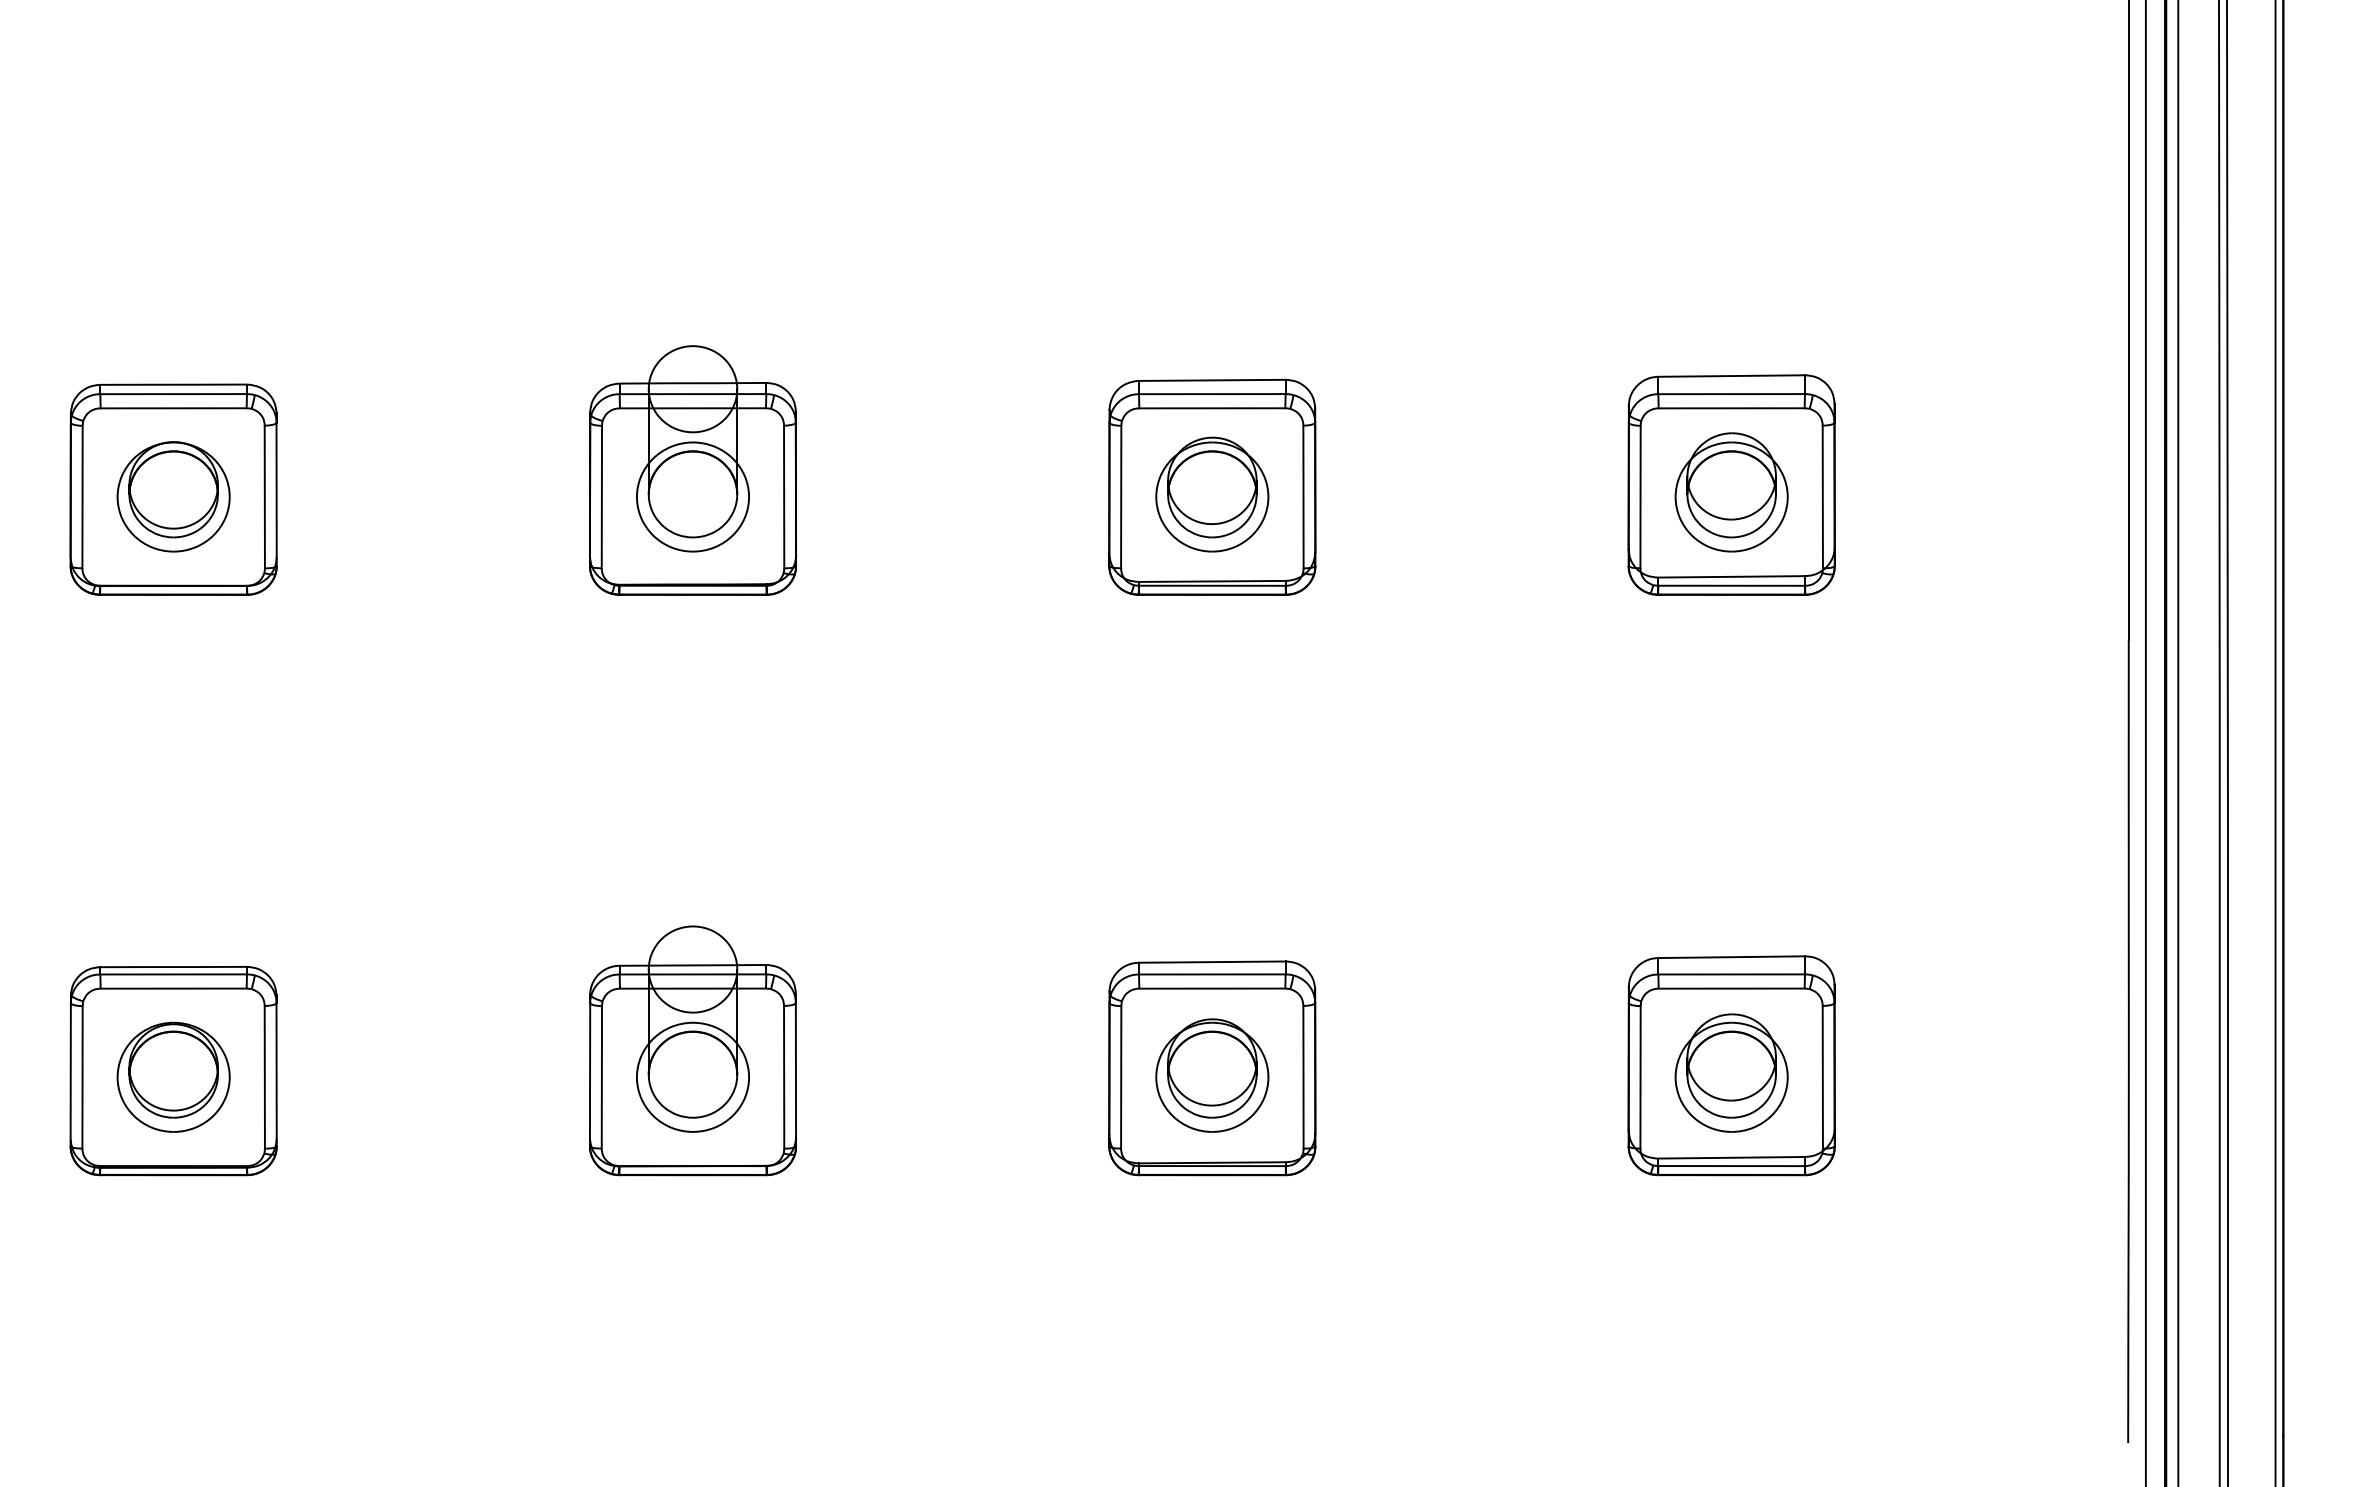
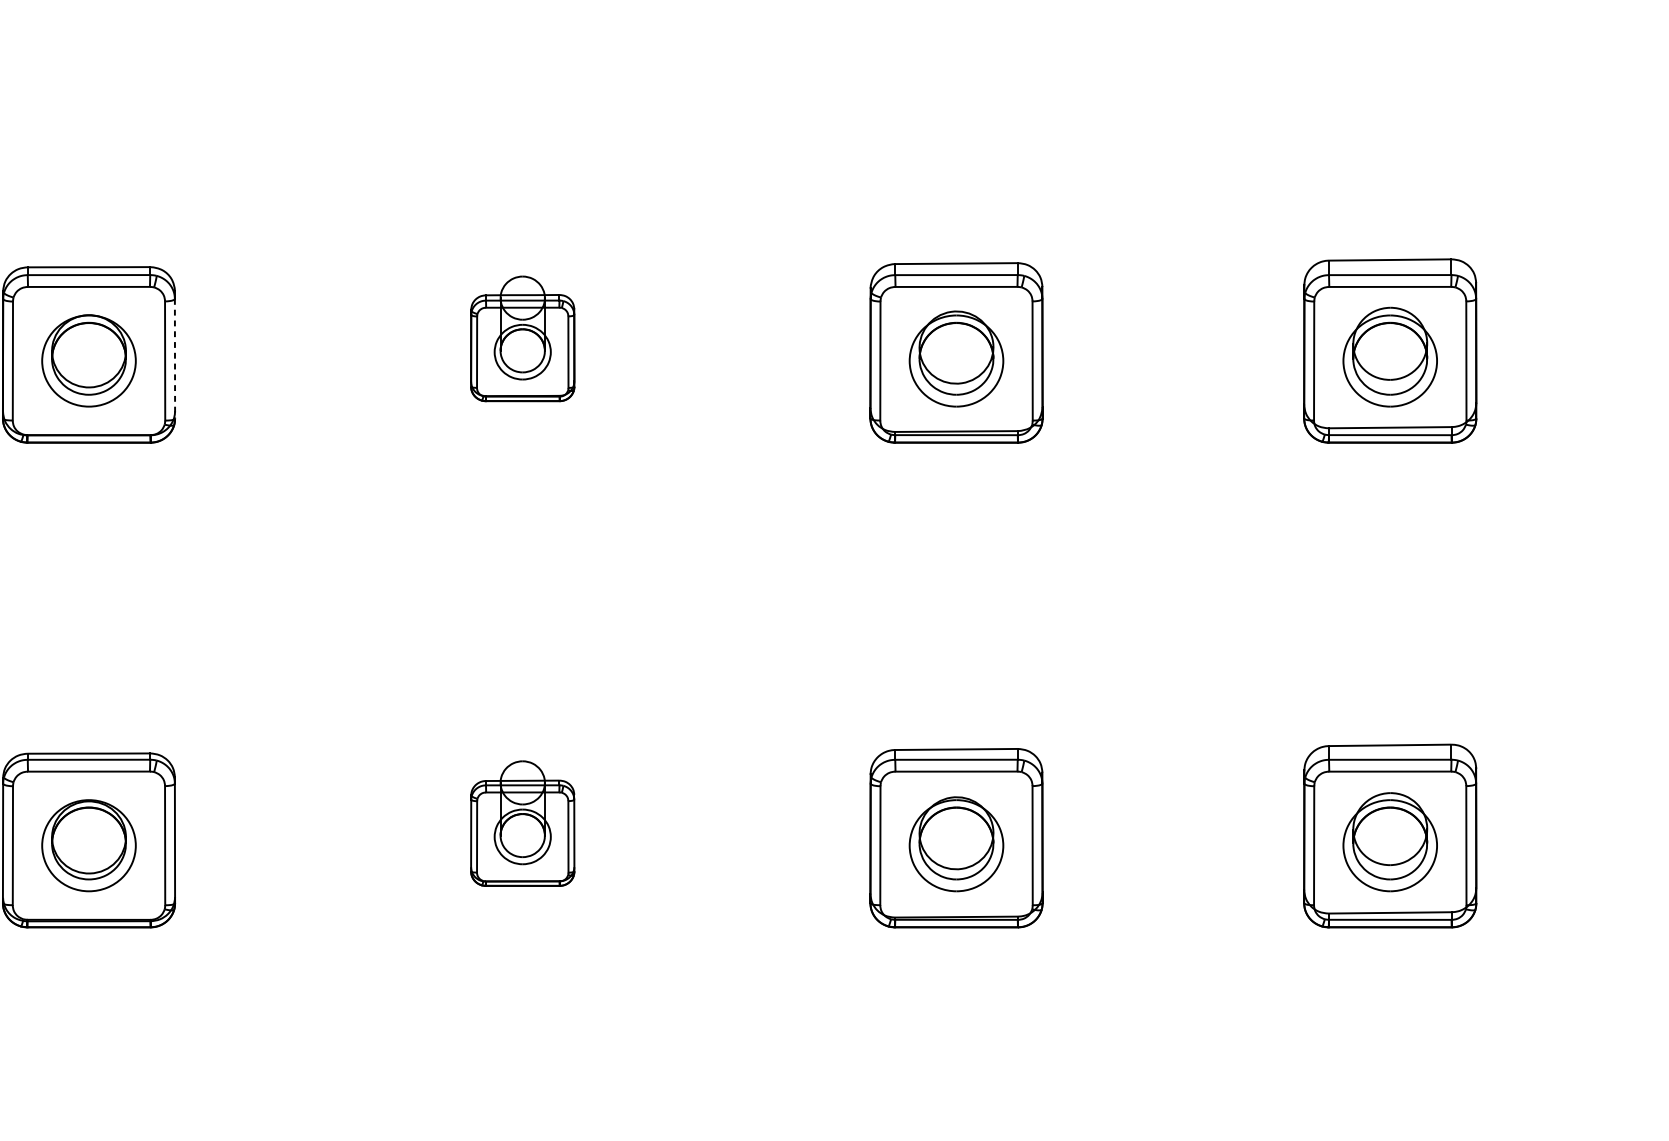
part: (692, 470) -> (522, 338), size x0.6
line: (276, 494) -> (174, 358), solid -> dashed
part: (692, 1050) -> (522, 823), size x0.6

